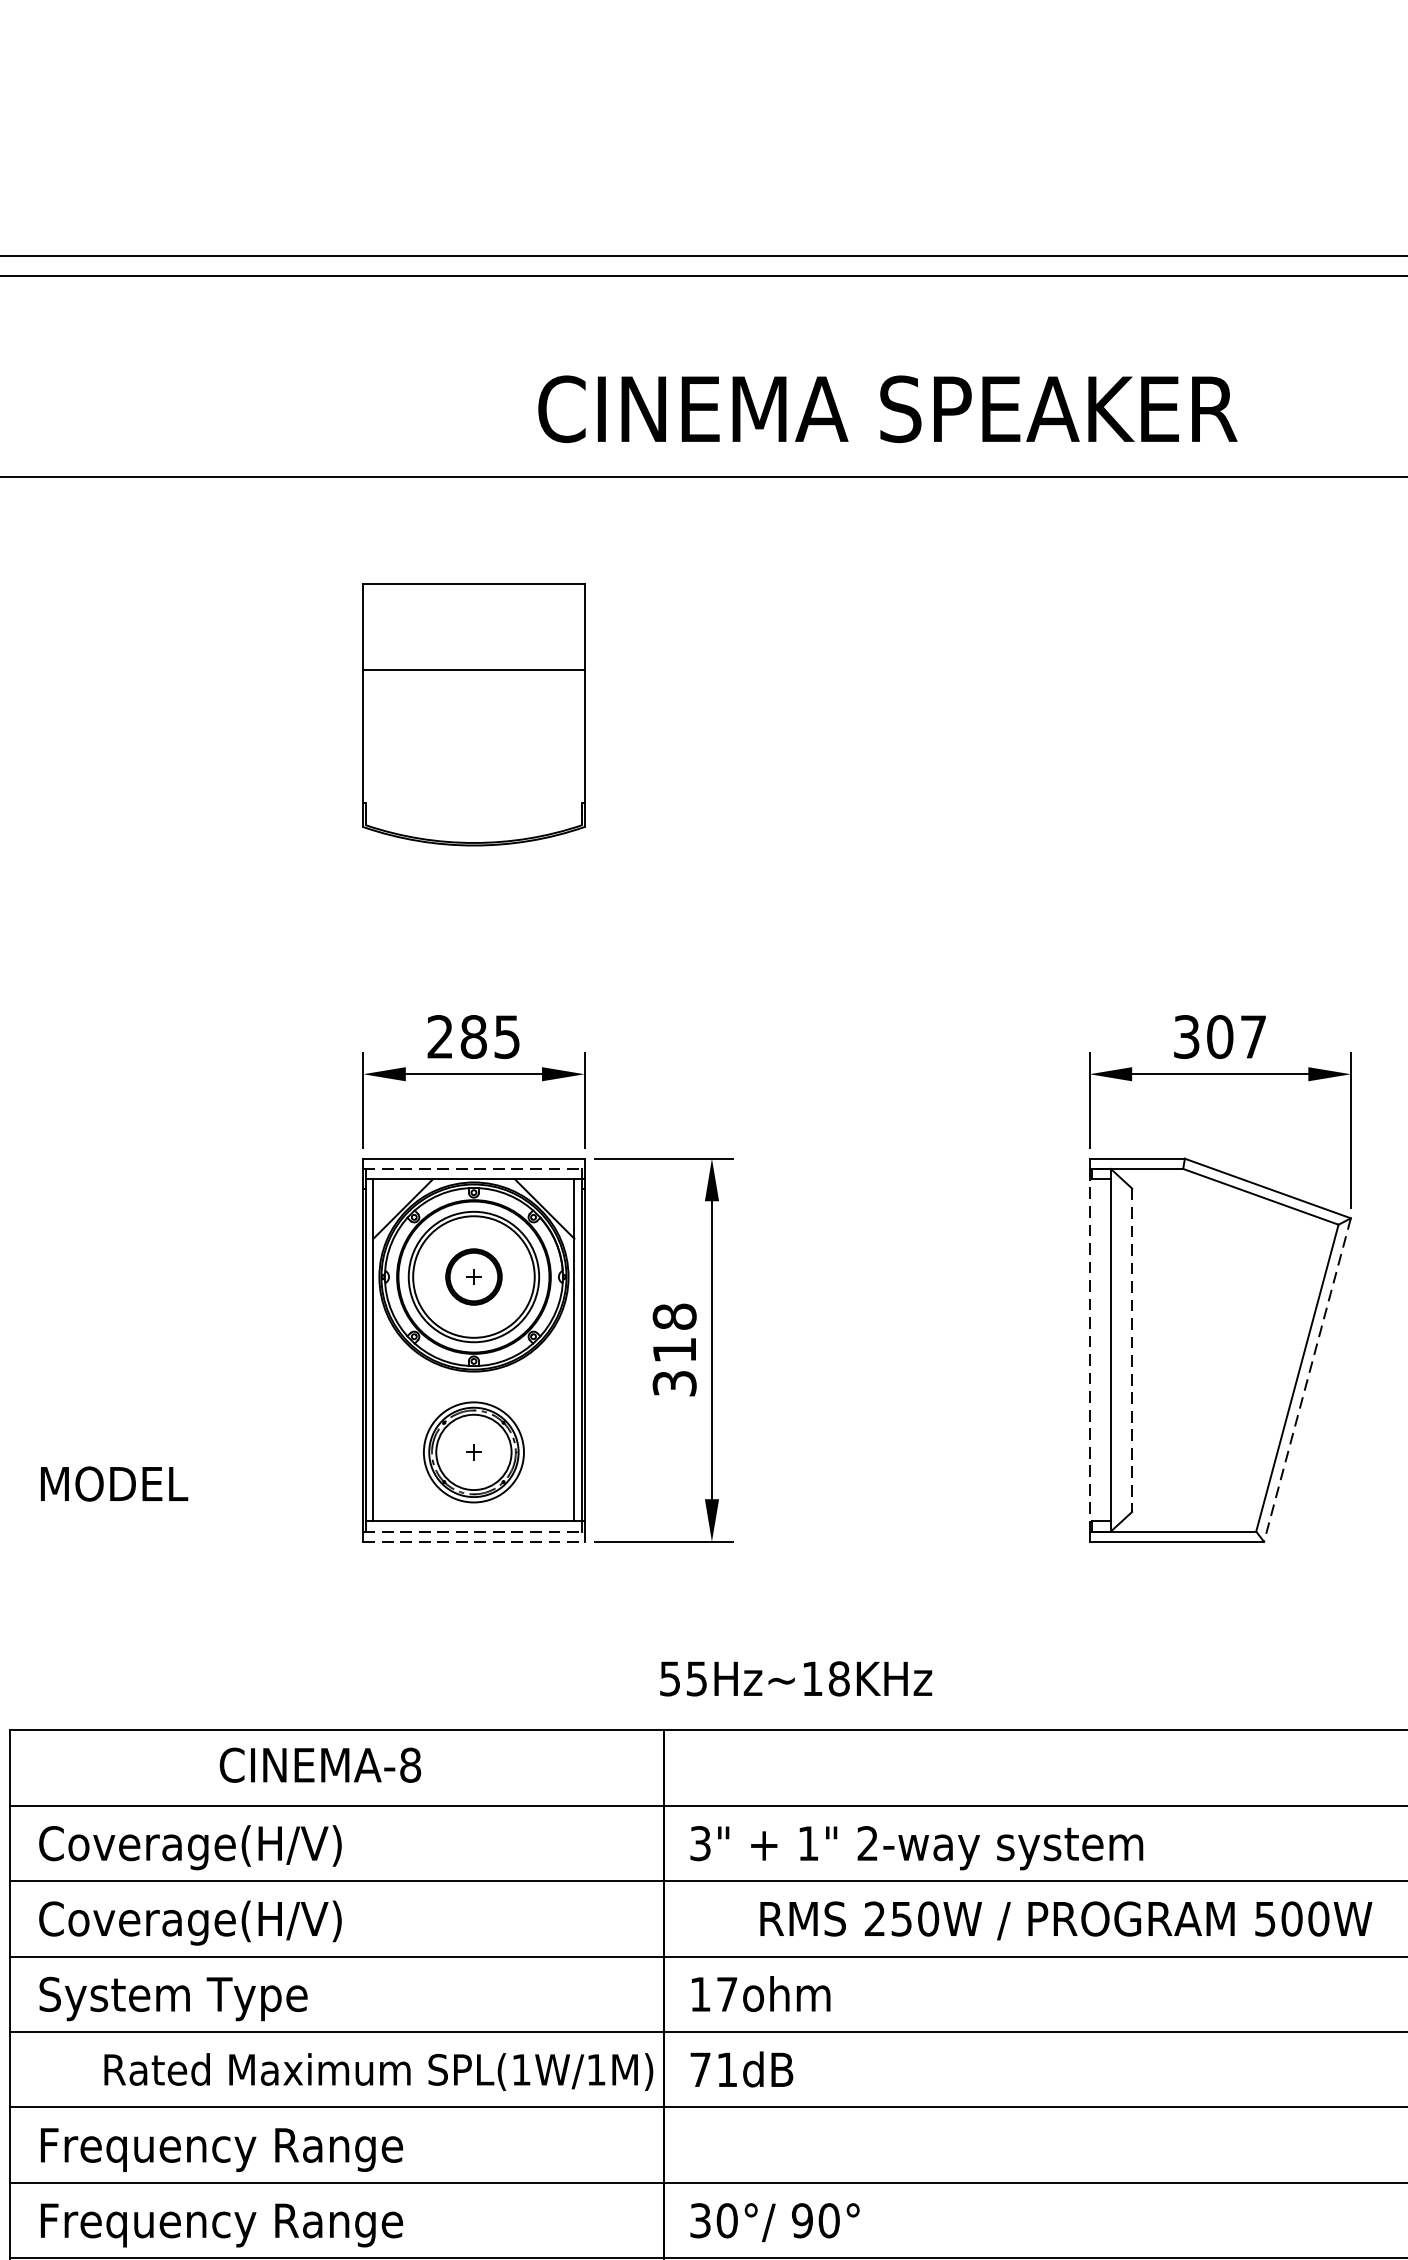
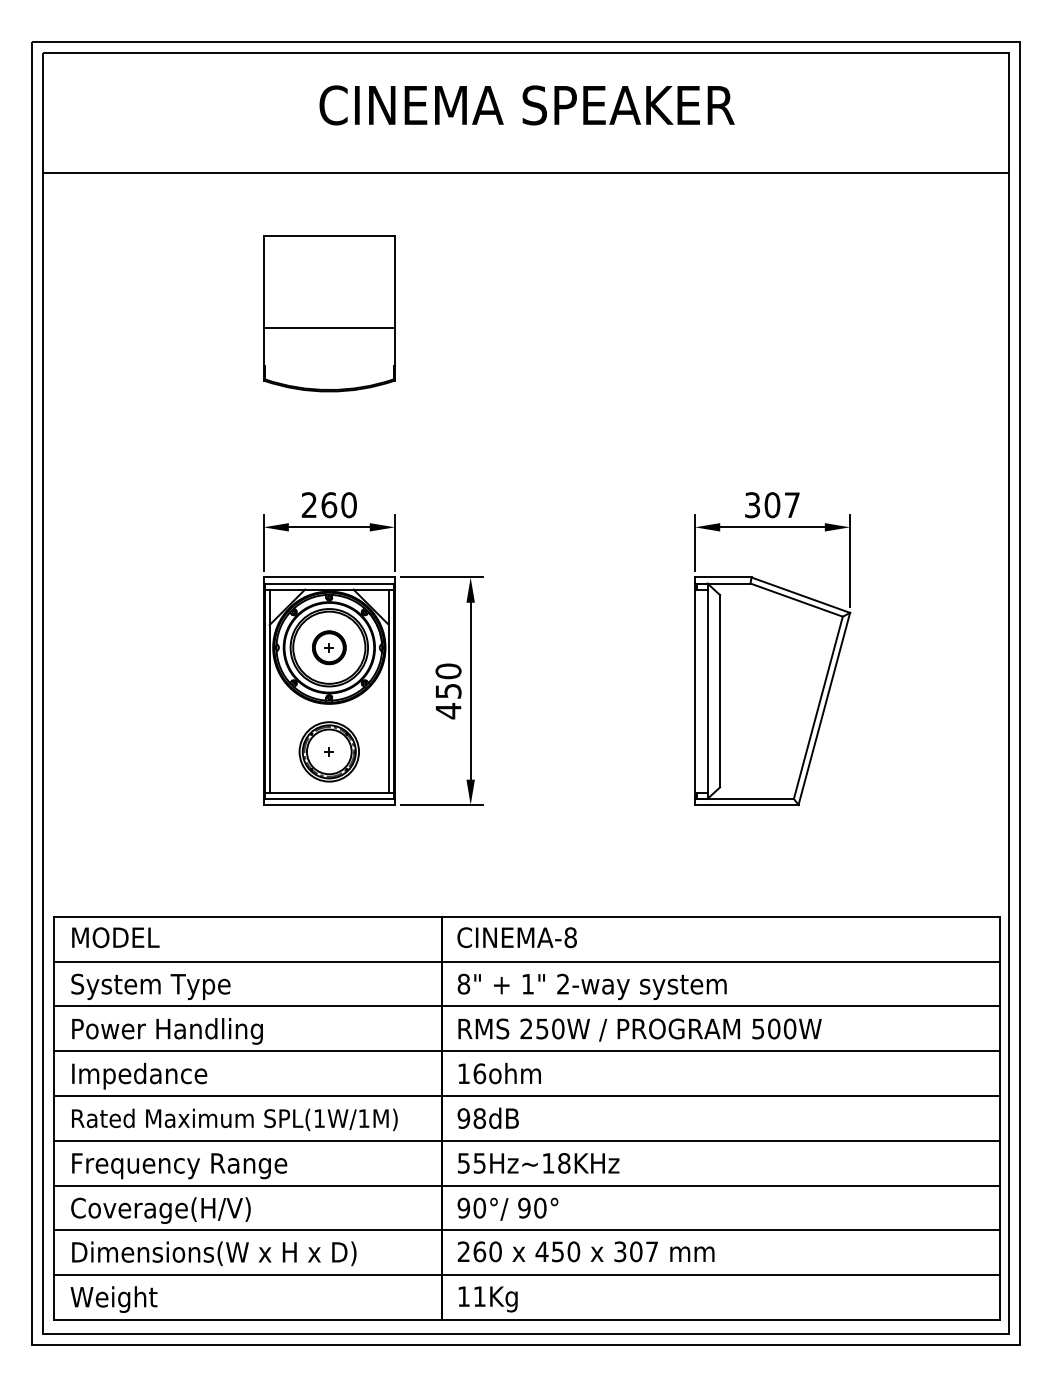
text: (886, 409) -> (526, 105), moved
line: (474, 670) -> (329, 328), moved
text: (489, 1037) -> (338, 505), 285 -> 260
line: (474, 1168) -> (329, 583), dashed -> solid
text: (674, 1350) -> (448, 691), 318 -> 450
line: (1088, 1350) -> (694, 691), dashed -> solid
line: (1132, 1350) -> (720, 691), dashed -> solid
line: (1307, 1381) -> (824, 709), dashed -> solid
text: (113, 1483) -> (115, 937), moved
line: (474, 1530) -> (329, 798), dashed -> solid
line: (474, 1540) -> (329, 804), dashed -> solid
text: (795, 1679) -> (538, 1163), moved
text: (319, 1764) -> (516, 937), moved
text: (699, 1842) -> (463, 983), 3" -> 8"
text: (189, 1847) -> (160, 986), Coverage(H/V) -> System Type
text: (1065, 1919) -> (639, 1029), moved
text: (199, 1923) -> (166, 1031), Coverage(H/V) -> Power Handling
text: (726, 1993) -> (479, 1073), 17ohm -> 16ohm
text: (172, 1997) -> (150, 1075), System Type -> Impedance
text: (713, 2069) -> (471, 1118), 71dB -> 98dB
text: (378, 2071) -> (234, 1119), moved
text: (699, 2219) -> (463, 1207), 30°/ -> 90°/
text: (221, 2224) -> (179, 1210), Frequency Range -> Coverage(H/V)

